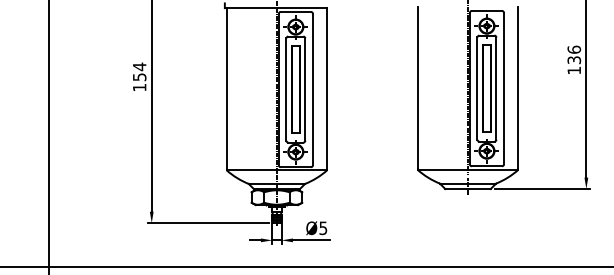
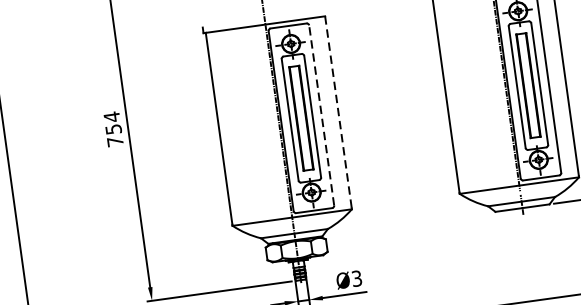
text: (139, 87) -> (115, 141), 154 -> 754
line: (312, 89) -> (321, 115), solid -> dashed
line: (327, 89) -> (339, 112), solid -> dashed
text: (323, 227) -> (357, 277), Ø5 -> Ø3

